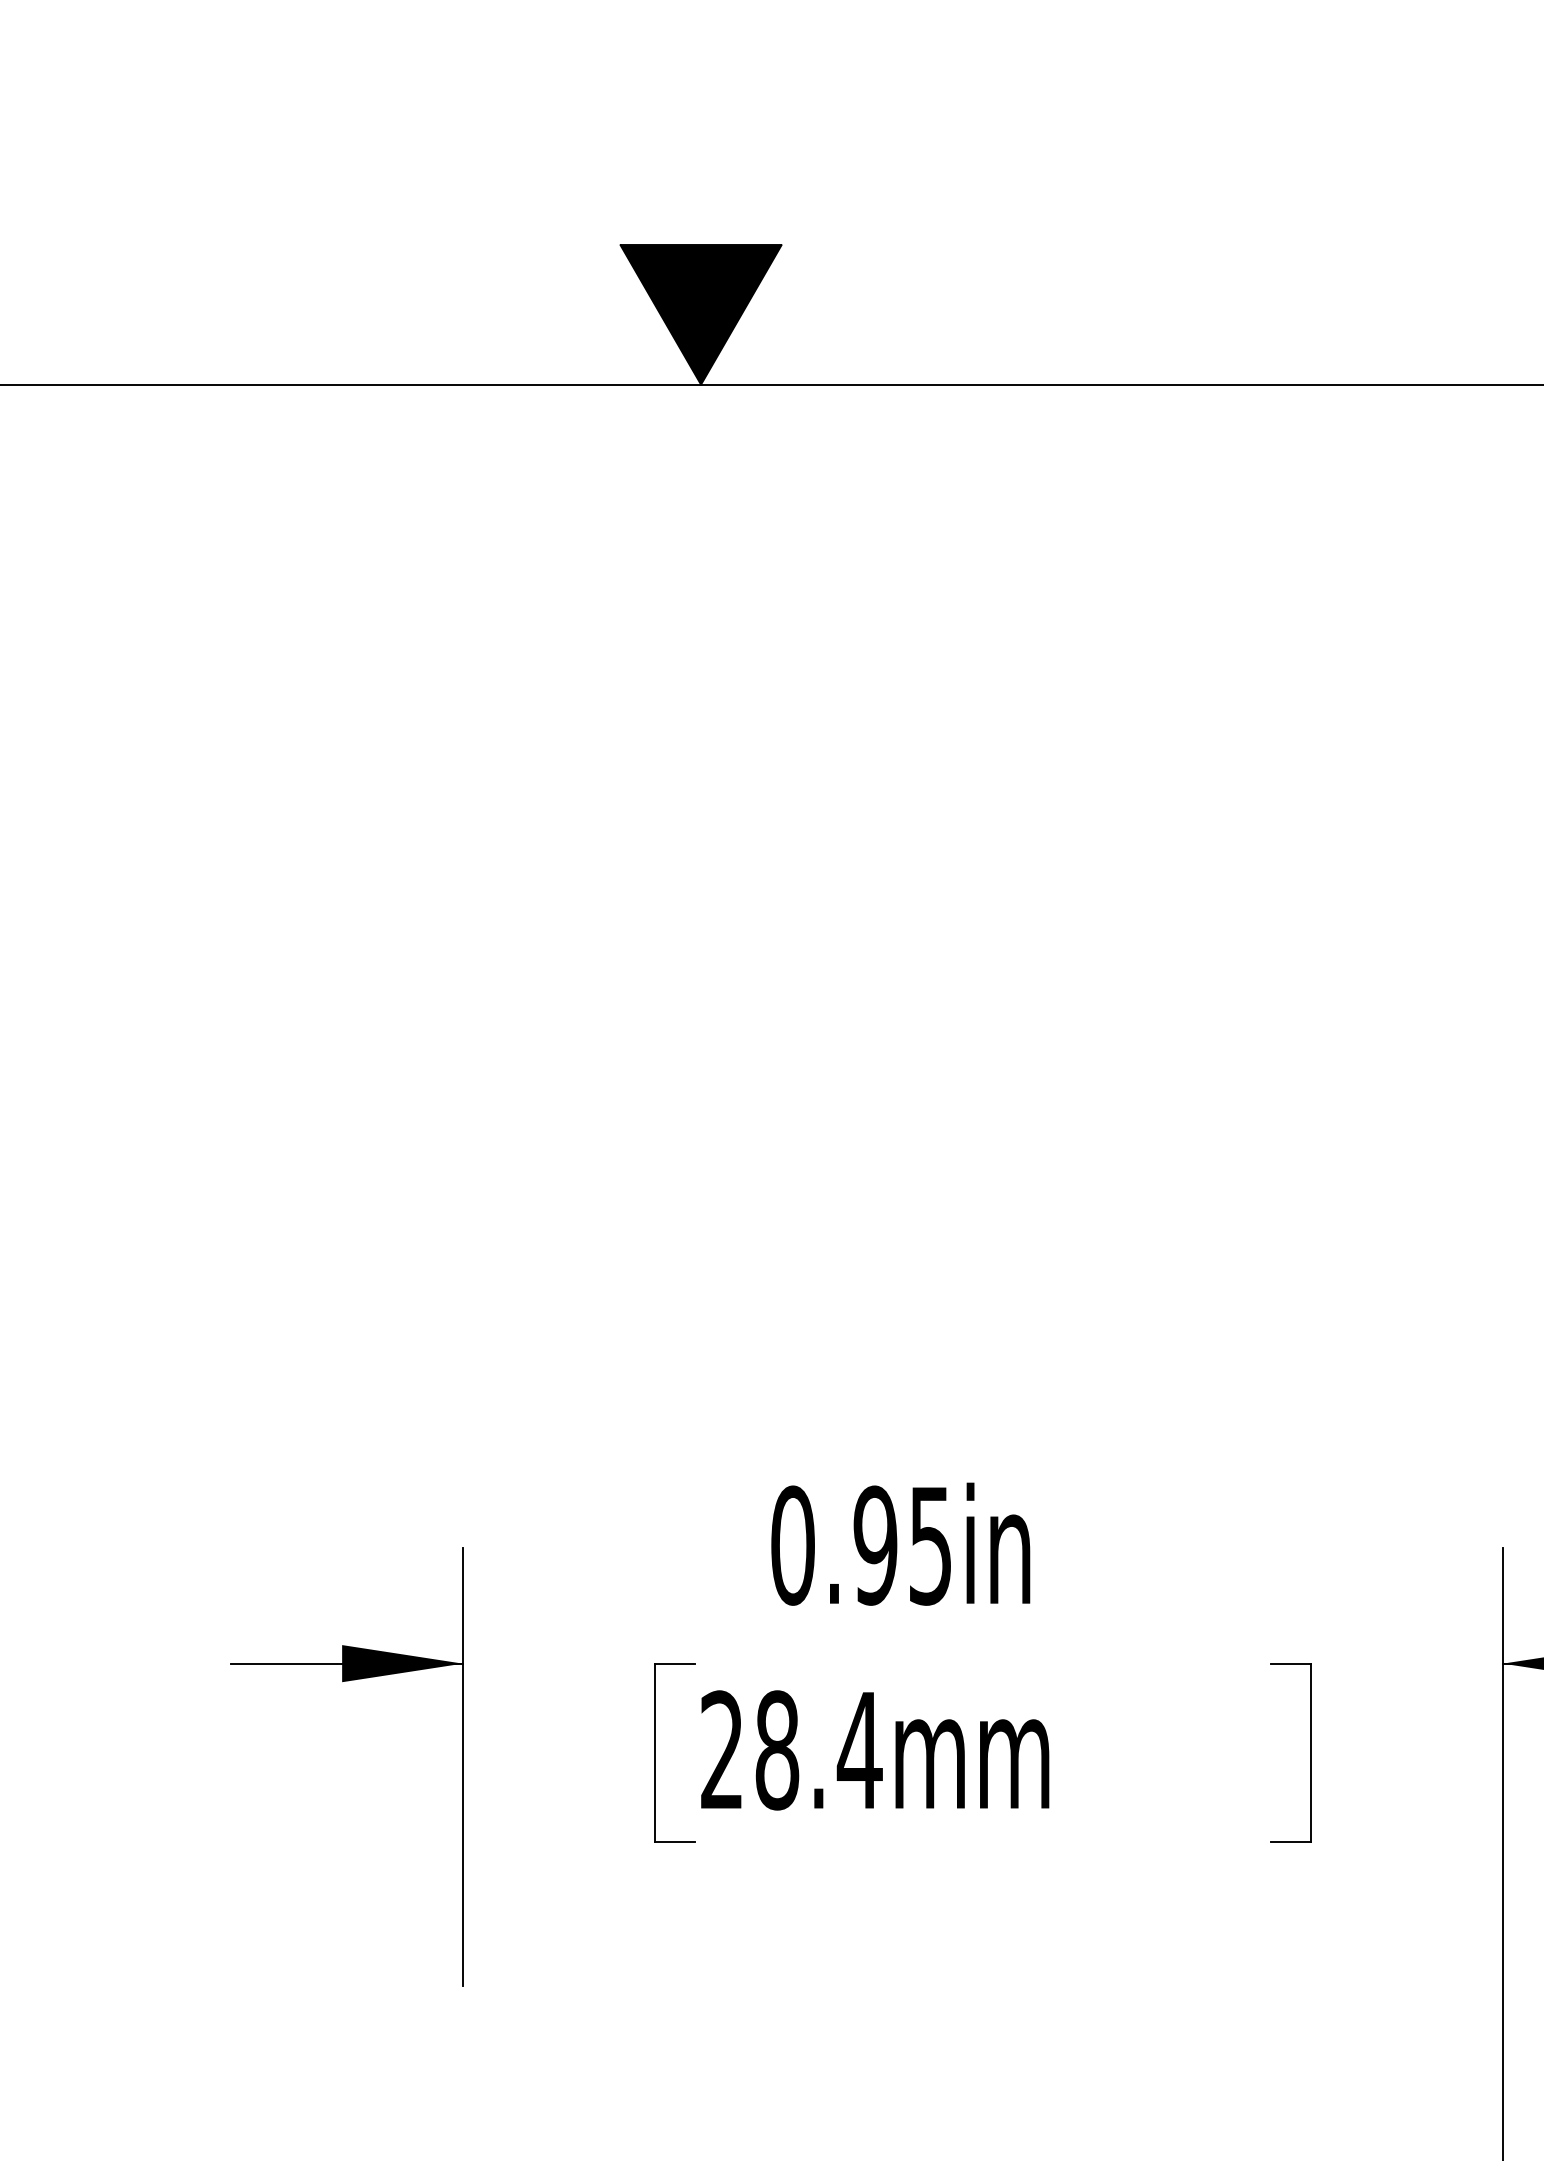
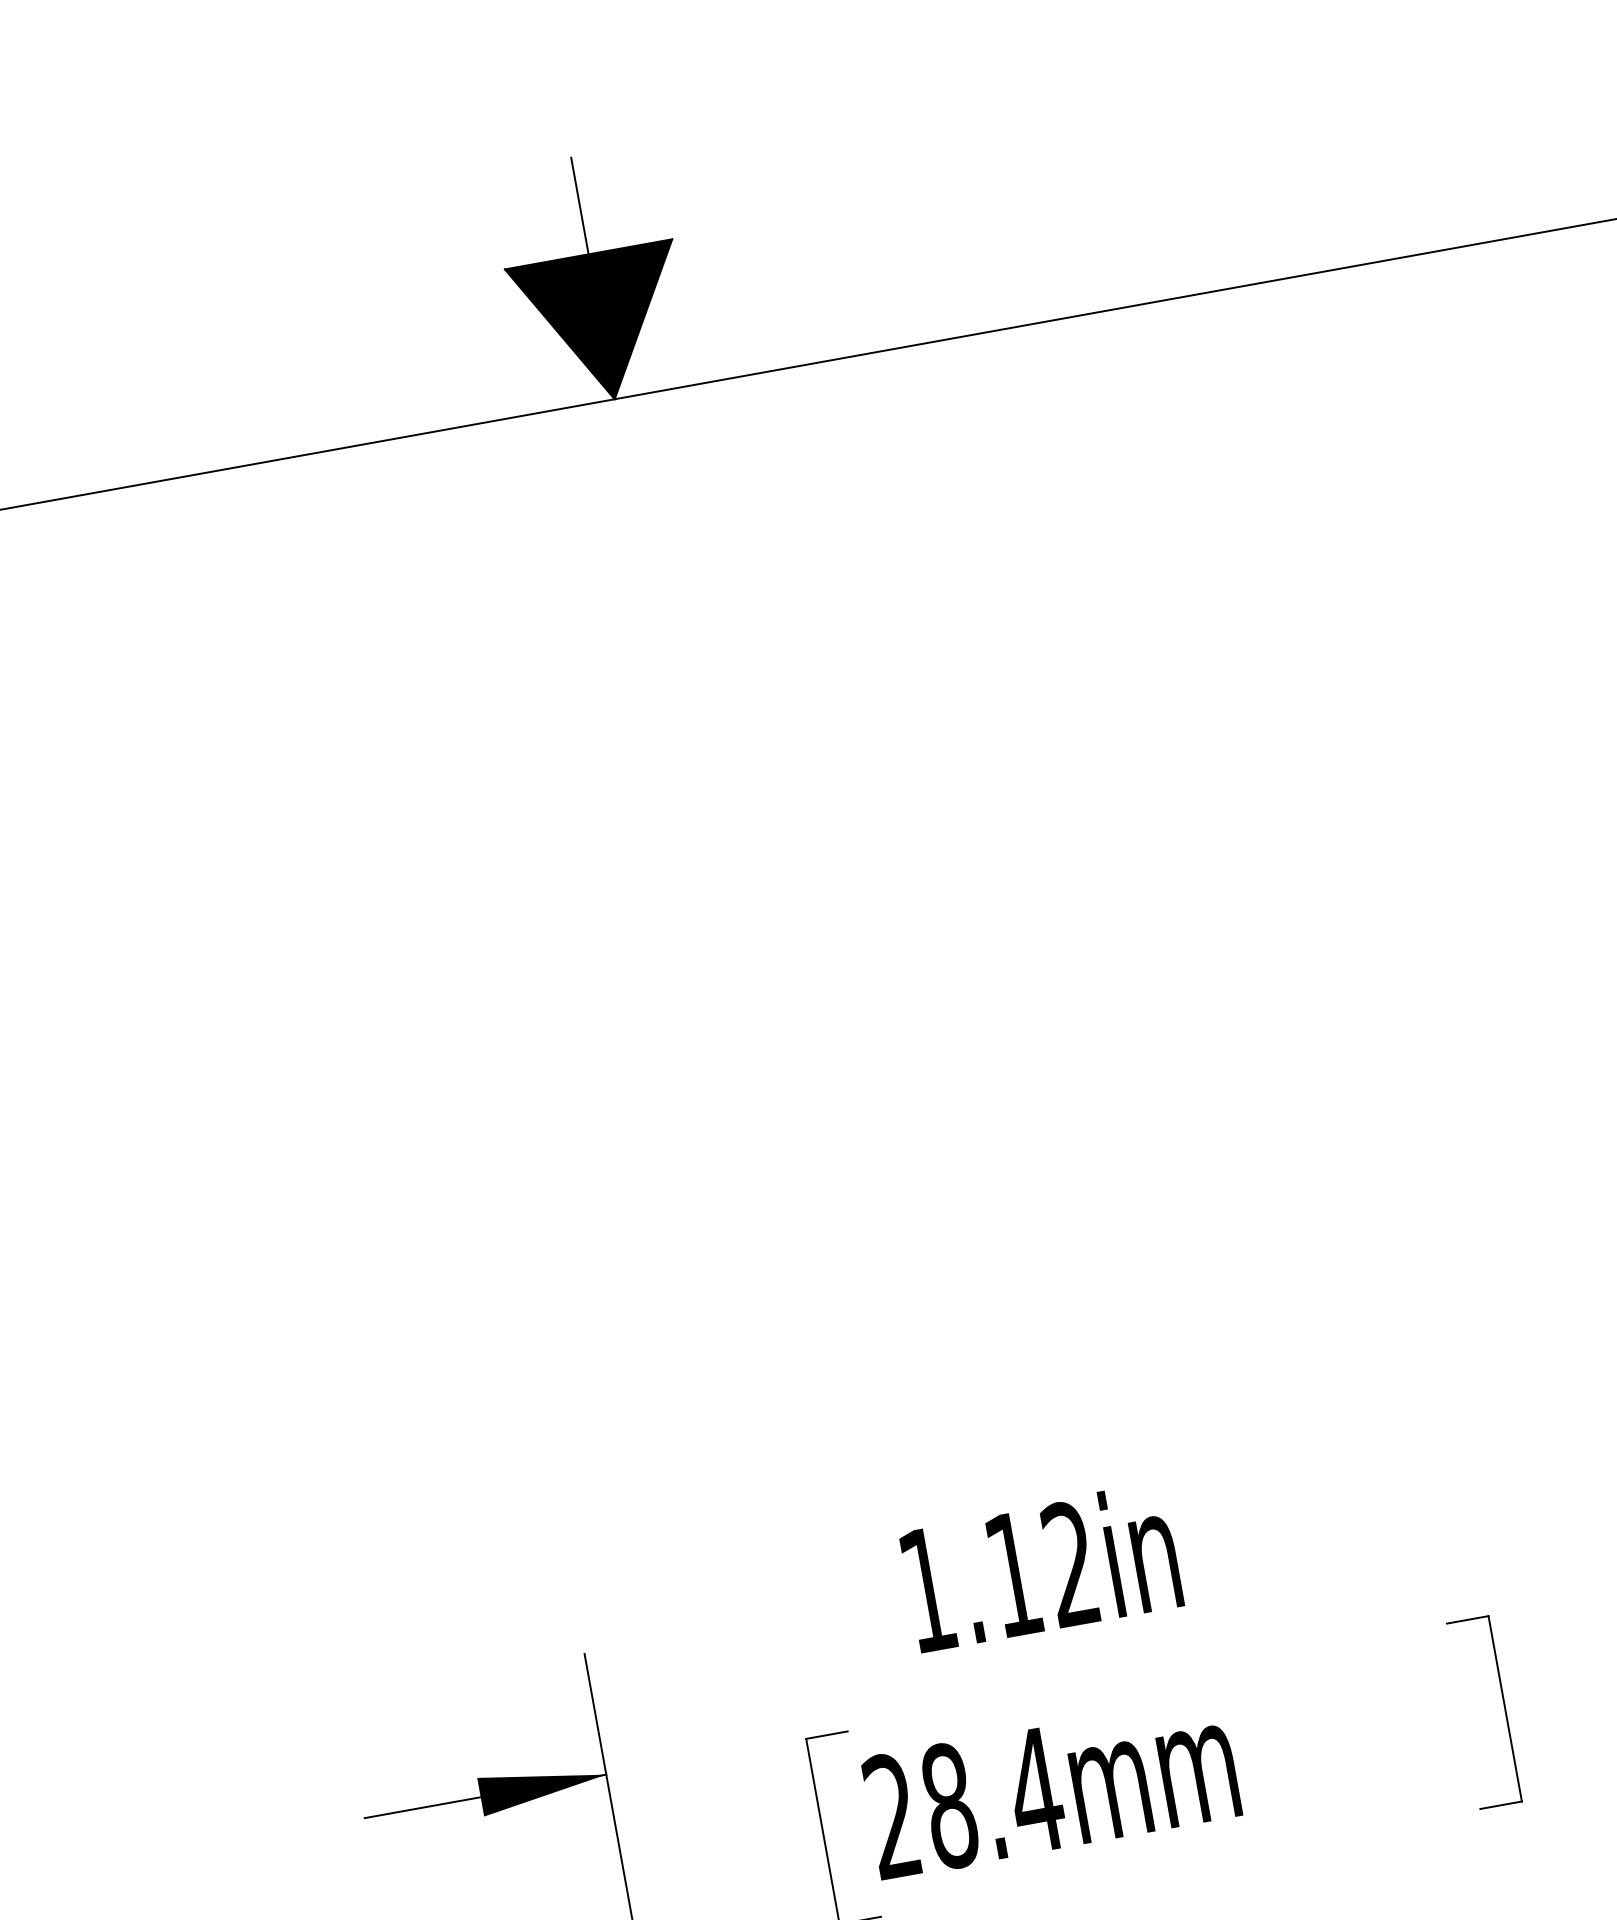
line: (701, 198) -> (580, 205), added
text: (860, 1545) -> (997, 1577), 0.95in -> 1.12in

